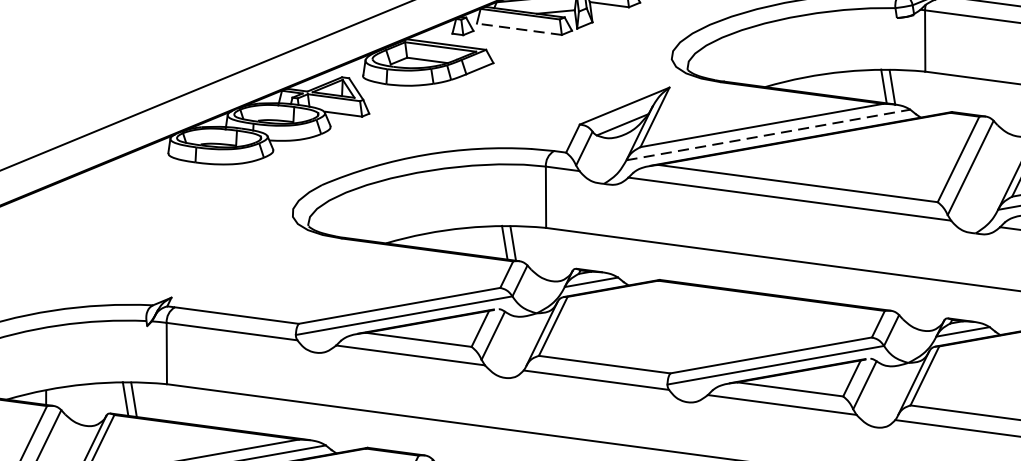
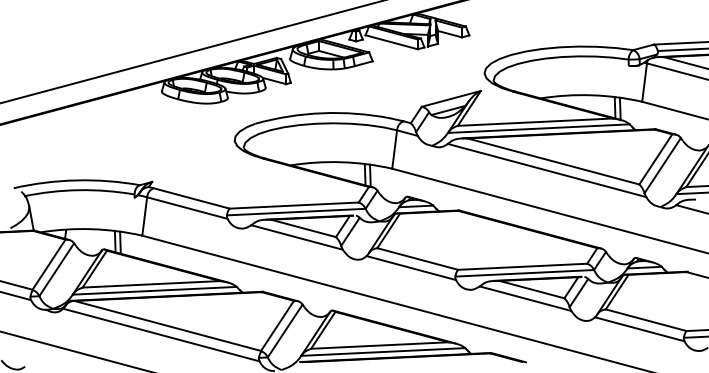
line: (519, 29) -> (391, 42), dashed -> solid
line: (767, 134) -> (538, 128), dashed -> solid

